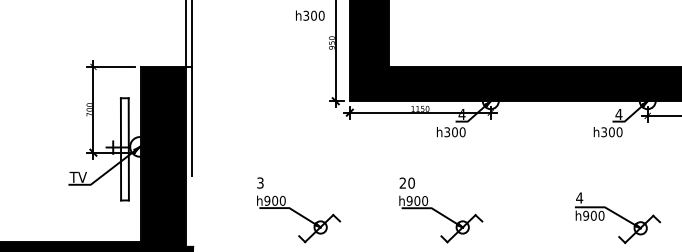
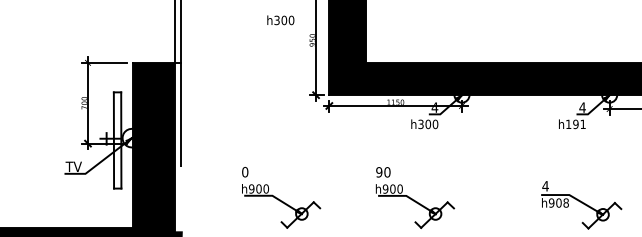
text: (310, 15) -> (281, 20), moved
text: (611, 132) -> (575, 124), h300 -> h191
text: (260, 182) -> (245, 171), 3 -> 0
text: (402, 182) -> (378, 171), 20 -> 90
text: (601, 215) -> (566, 202), h900 -> h908

